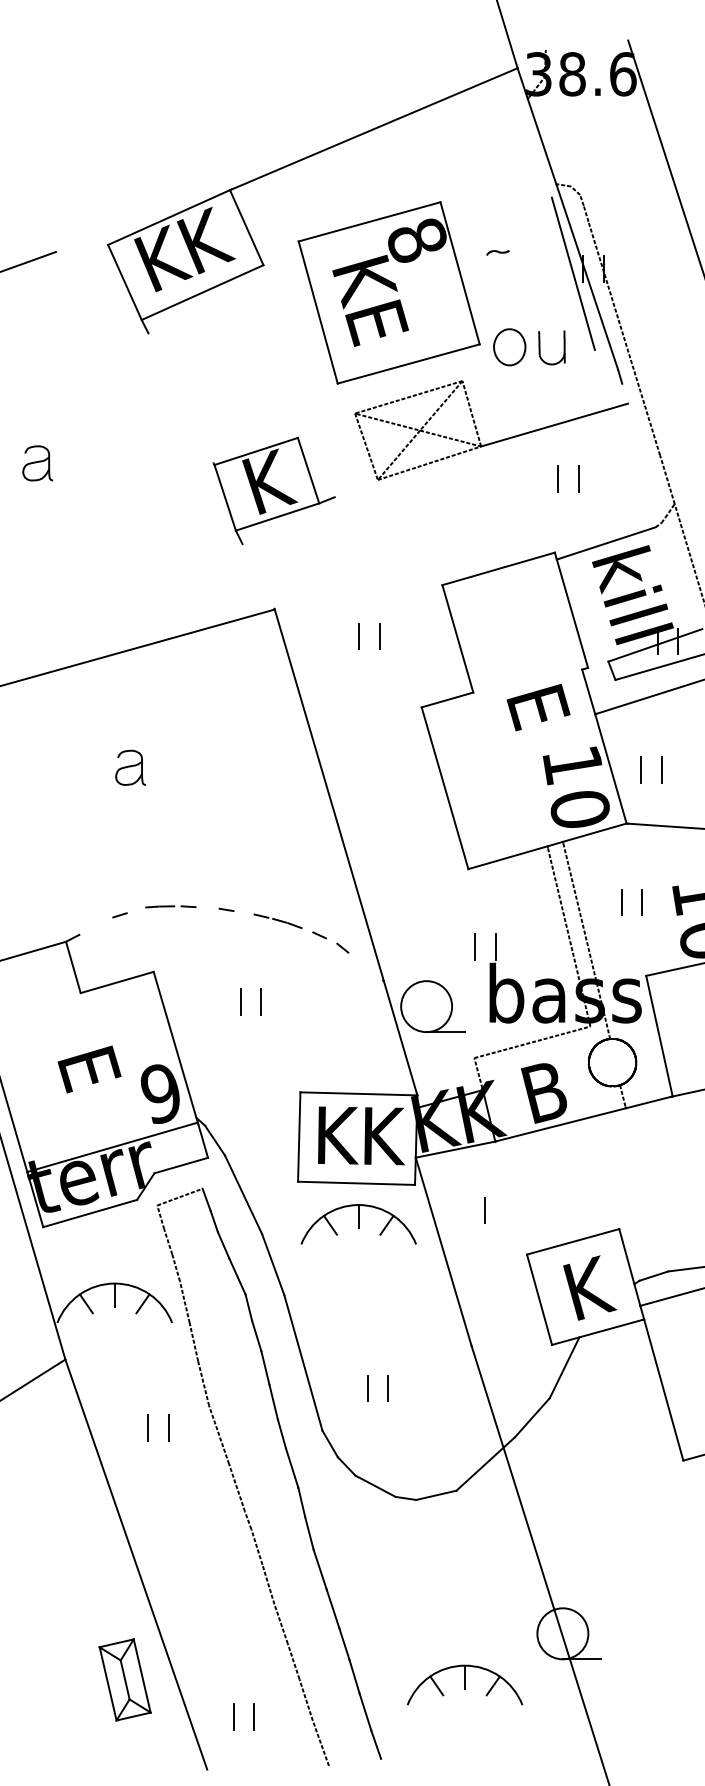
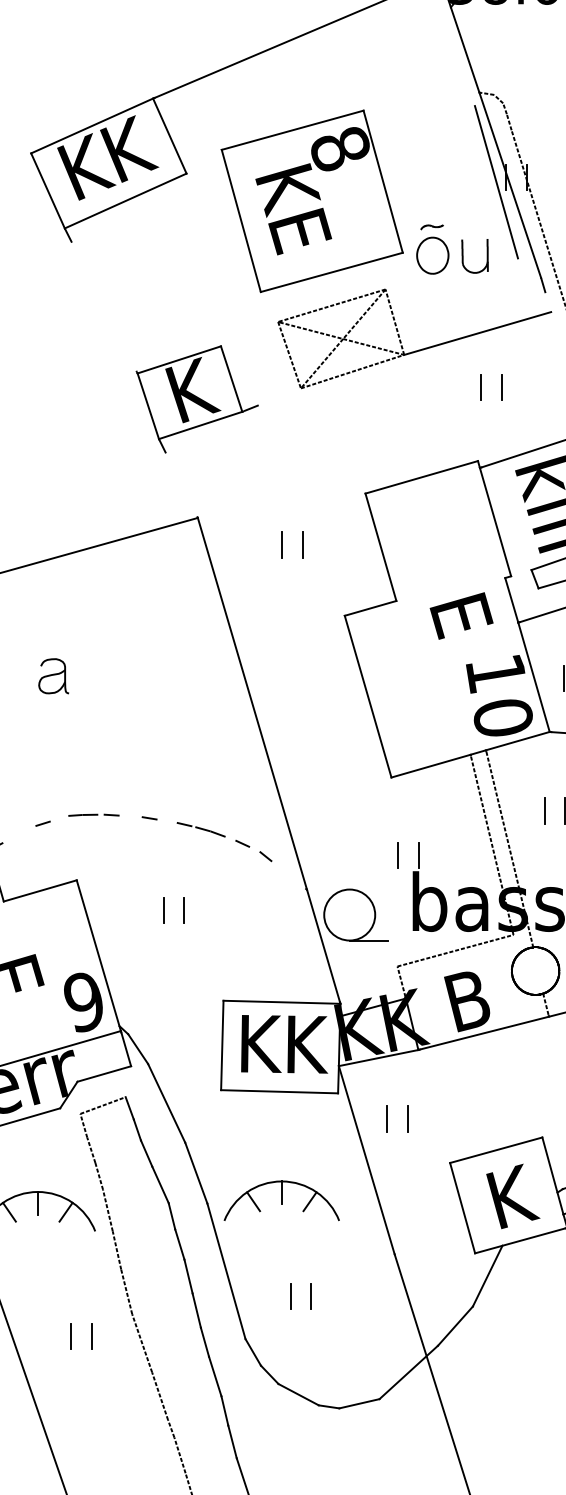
part: (497, 252) -> (431, 226), moved
line: (463, 1210) -> (386, 1118), added
part: (358, 1224) -> (281, 1200), moved

